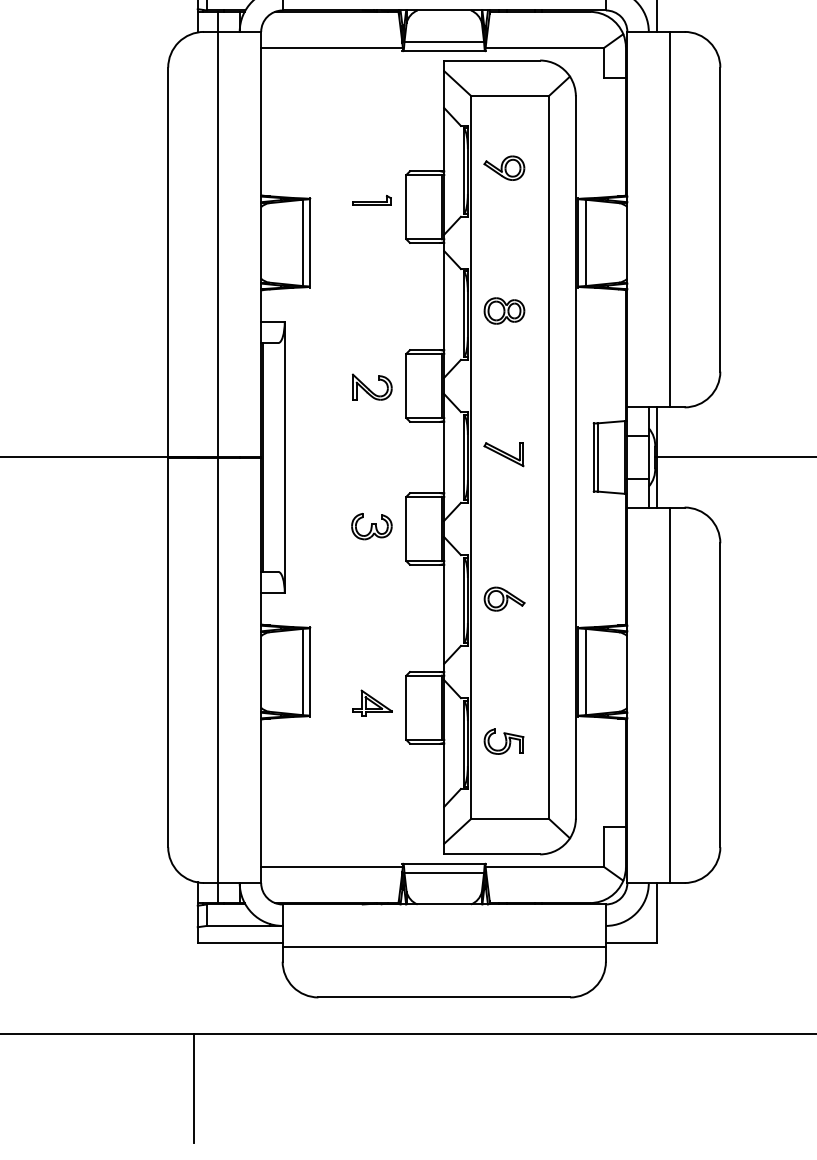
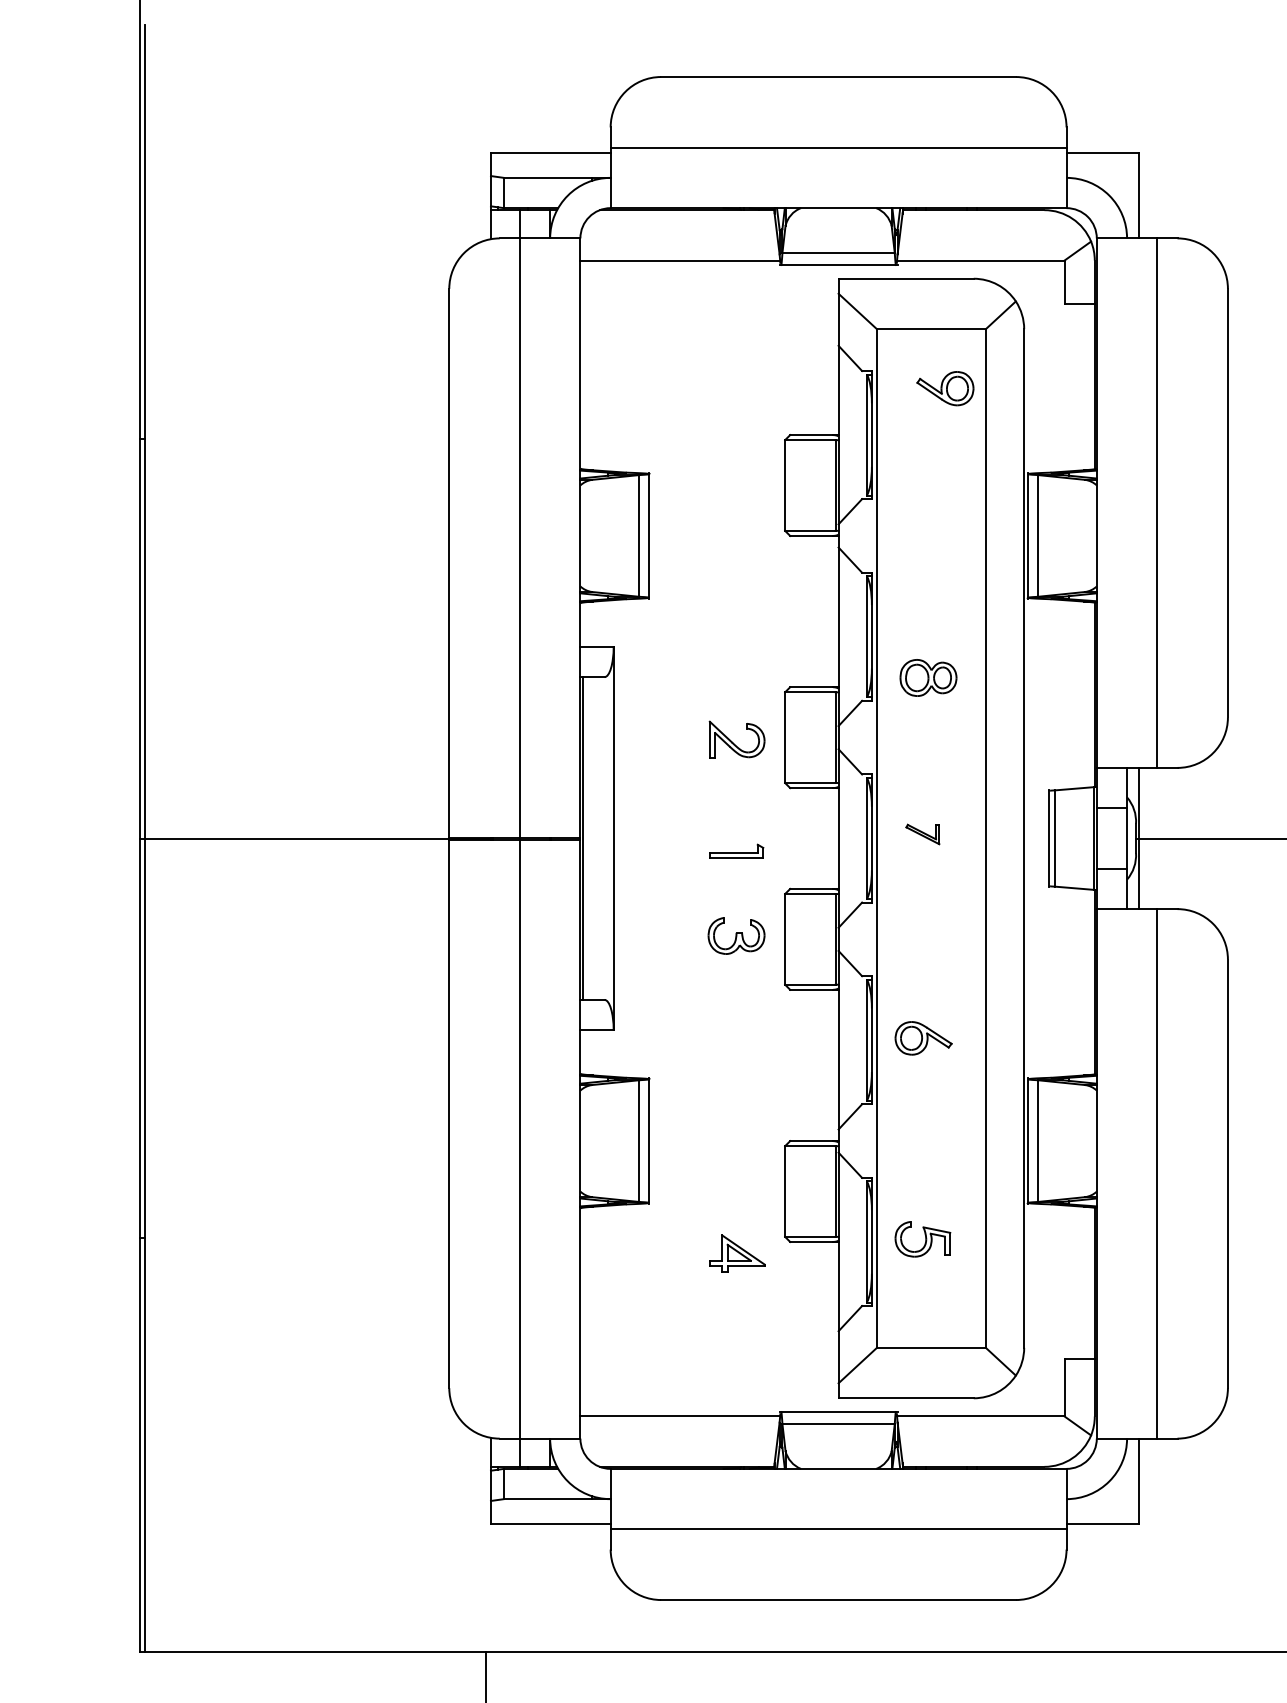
part: (504, 168) -> (945, 388), moved
part: (371, 200) -> (736, 850), moved
part: (504, 310) -> (928, 677), moved
part: (503, 454) -> (922, 834), size x0.6
part: (372, 703) -> (737, 1253), moved

